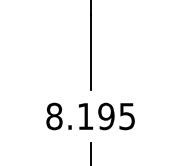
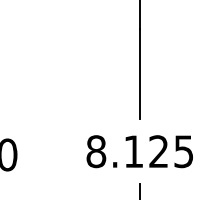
text: (106, 116) -> (158, 151), 8.195 -> 8.125

